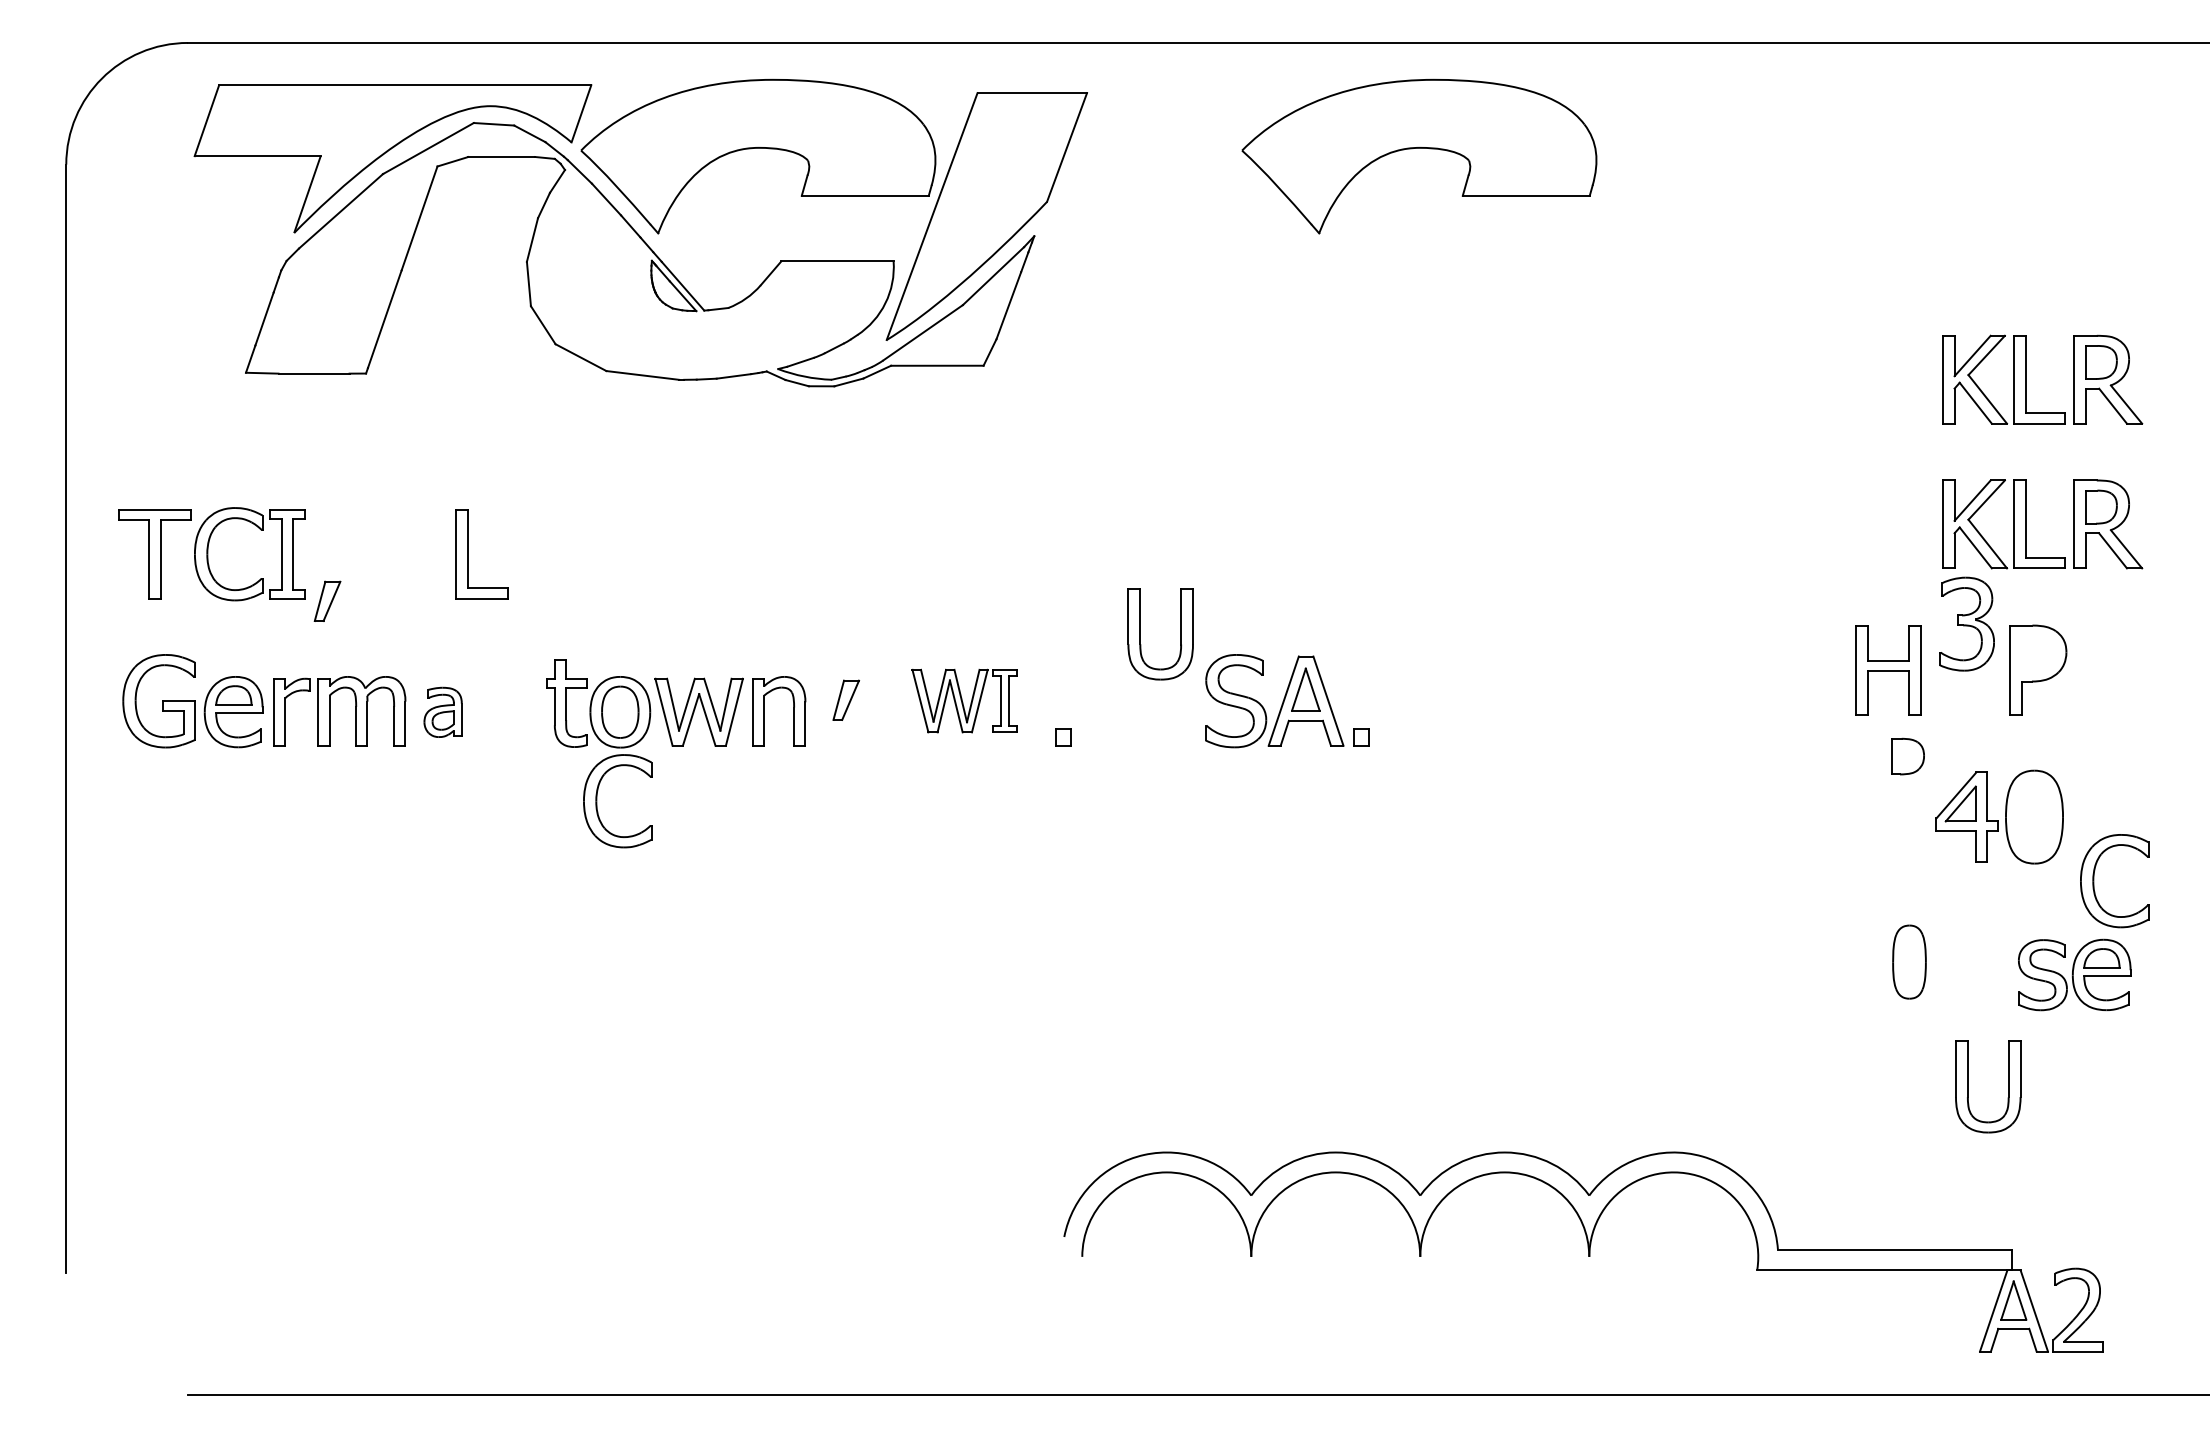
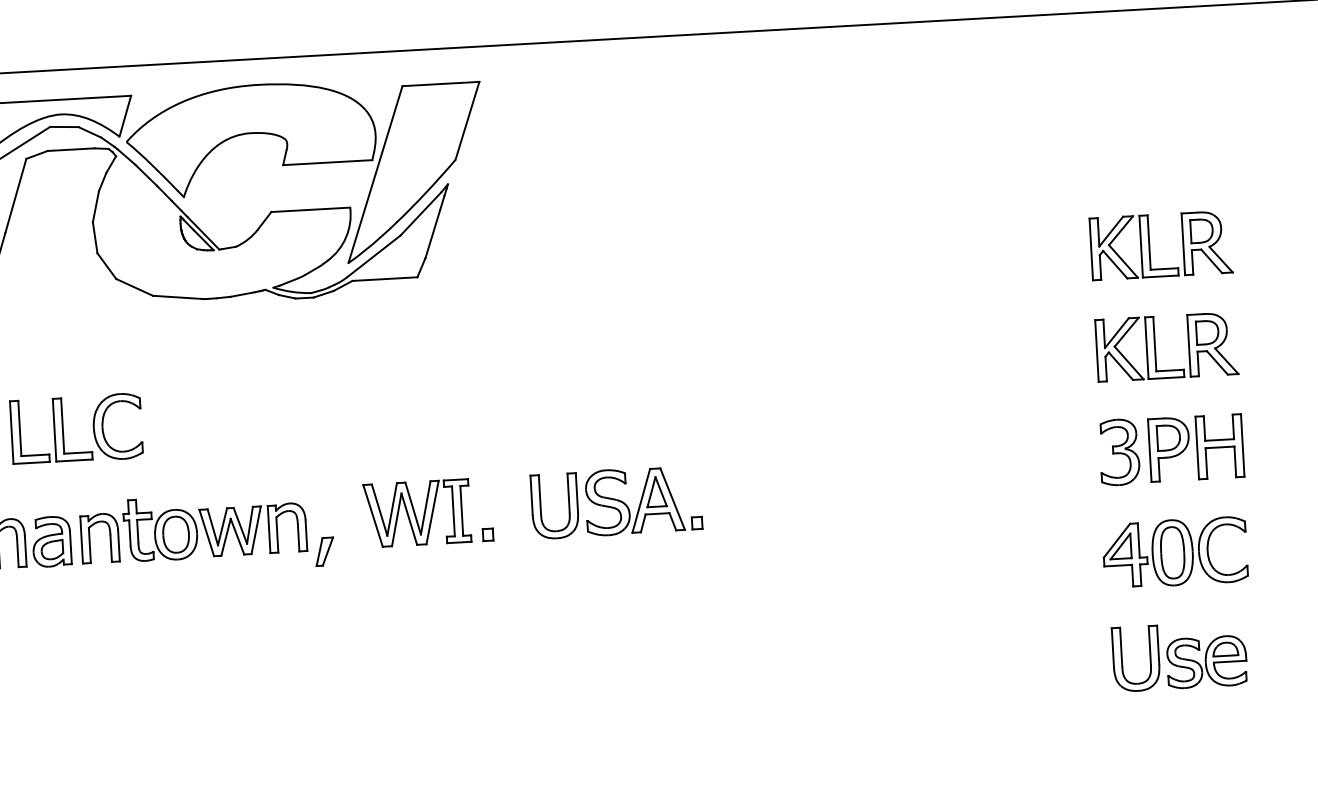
part: (1419, 148) -> (714, 107), removed
part: (407, 554) -> (20, 432), added
part: (1966, 623) -> (1119, 451), moved
part: (1140, 634) -> (540, 507), moved
part: (1888, 670) -> (1220, 446), moved
part: (845, 699) -> (324, 551), moved
part: (964, 700) -> (417, 512), size x1.43
part: (526, 711) -> (110, 537), added
part: (442, 712) -> (51, 541), size x1.43
part: (1907, 756) -> (1168, 437), moved
part: (597, 801) -> (103, 427), moved
part: (2094, 881) -> (1208, 551), moved
part: (1909, 961) -> (1172, 552), moved
part: (1968, 1086) -> (1122, 659), moved

